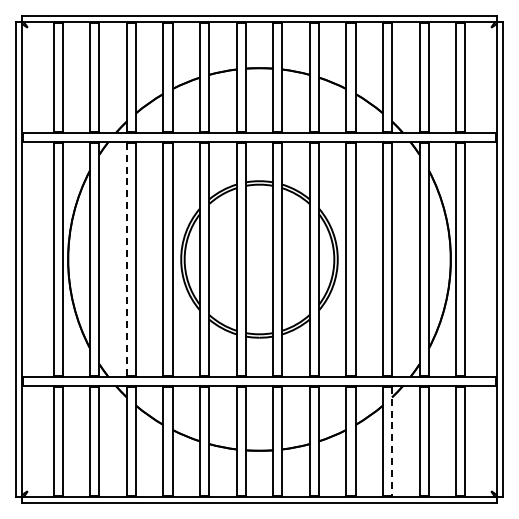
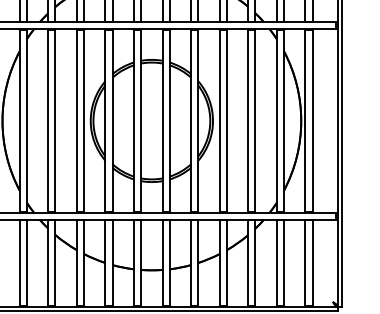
line: (126, 259) -> (48, 121), dashed -> solid
line: (392, 441) -> (255, 263), dashed -> solid

